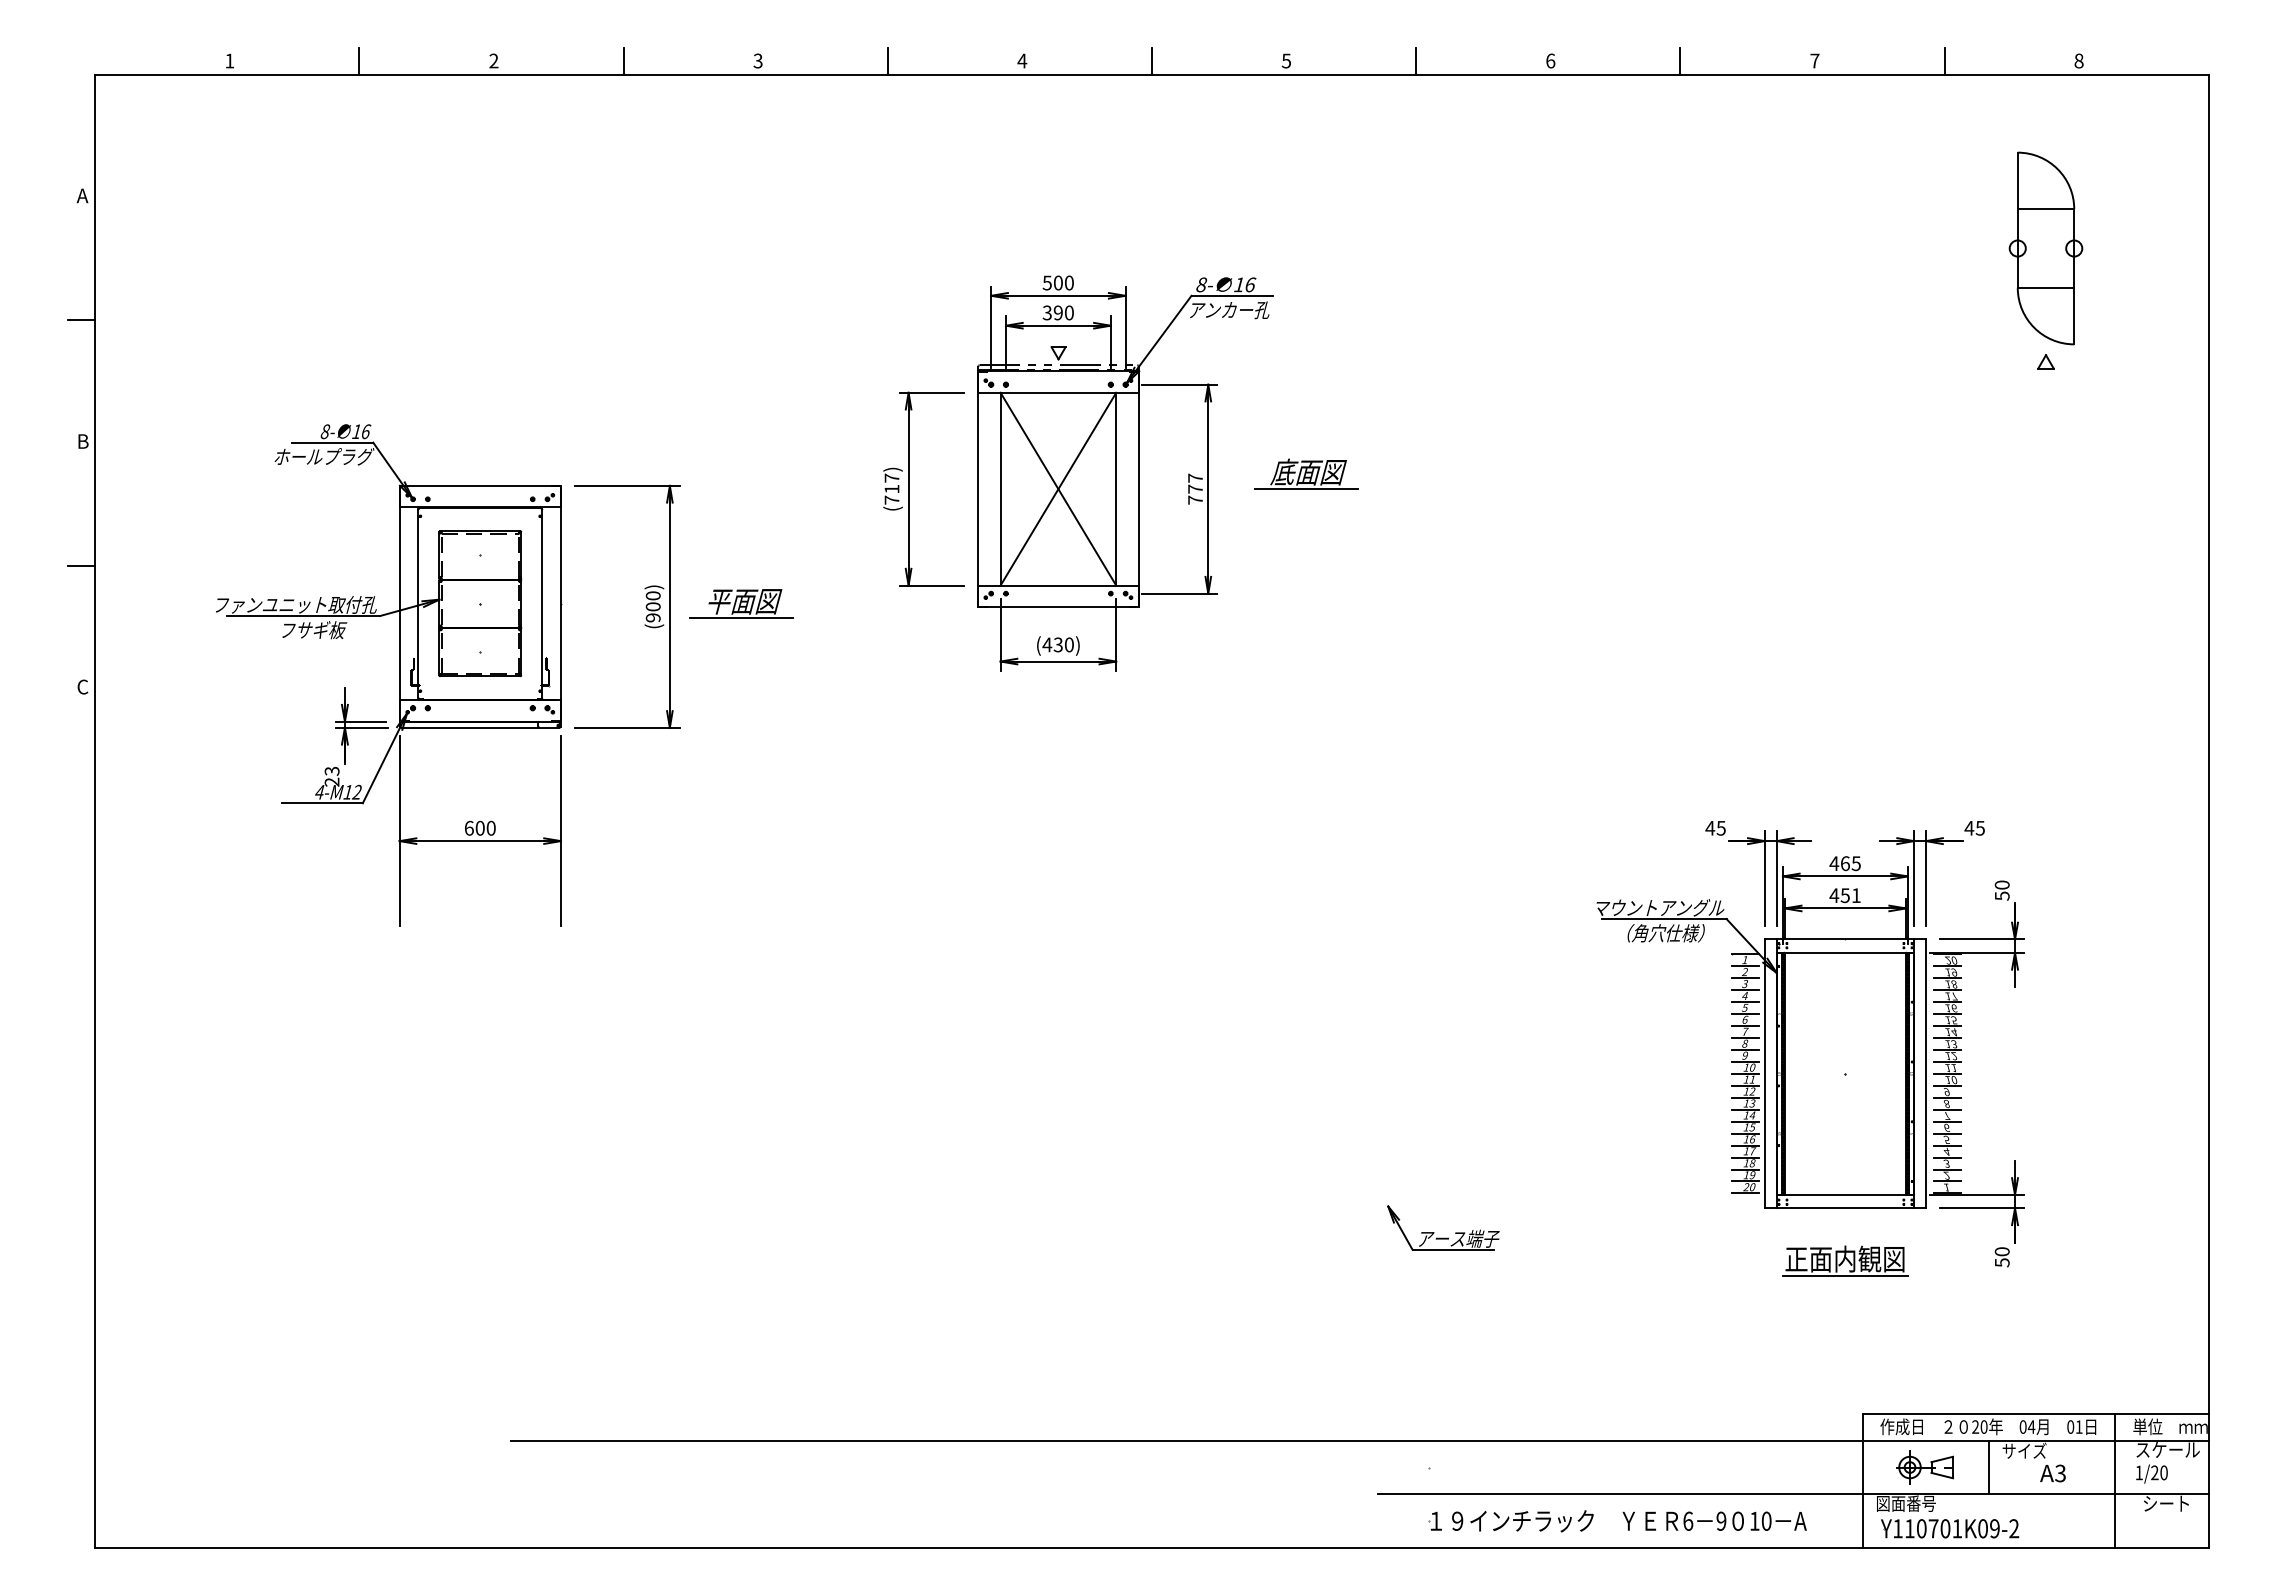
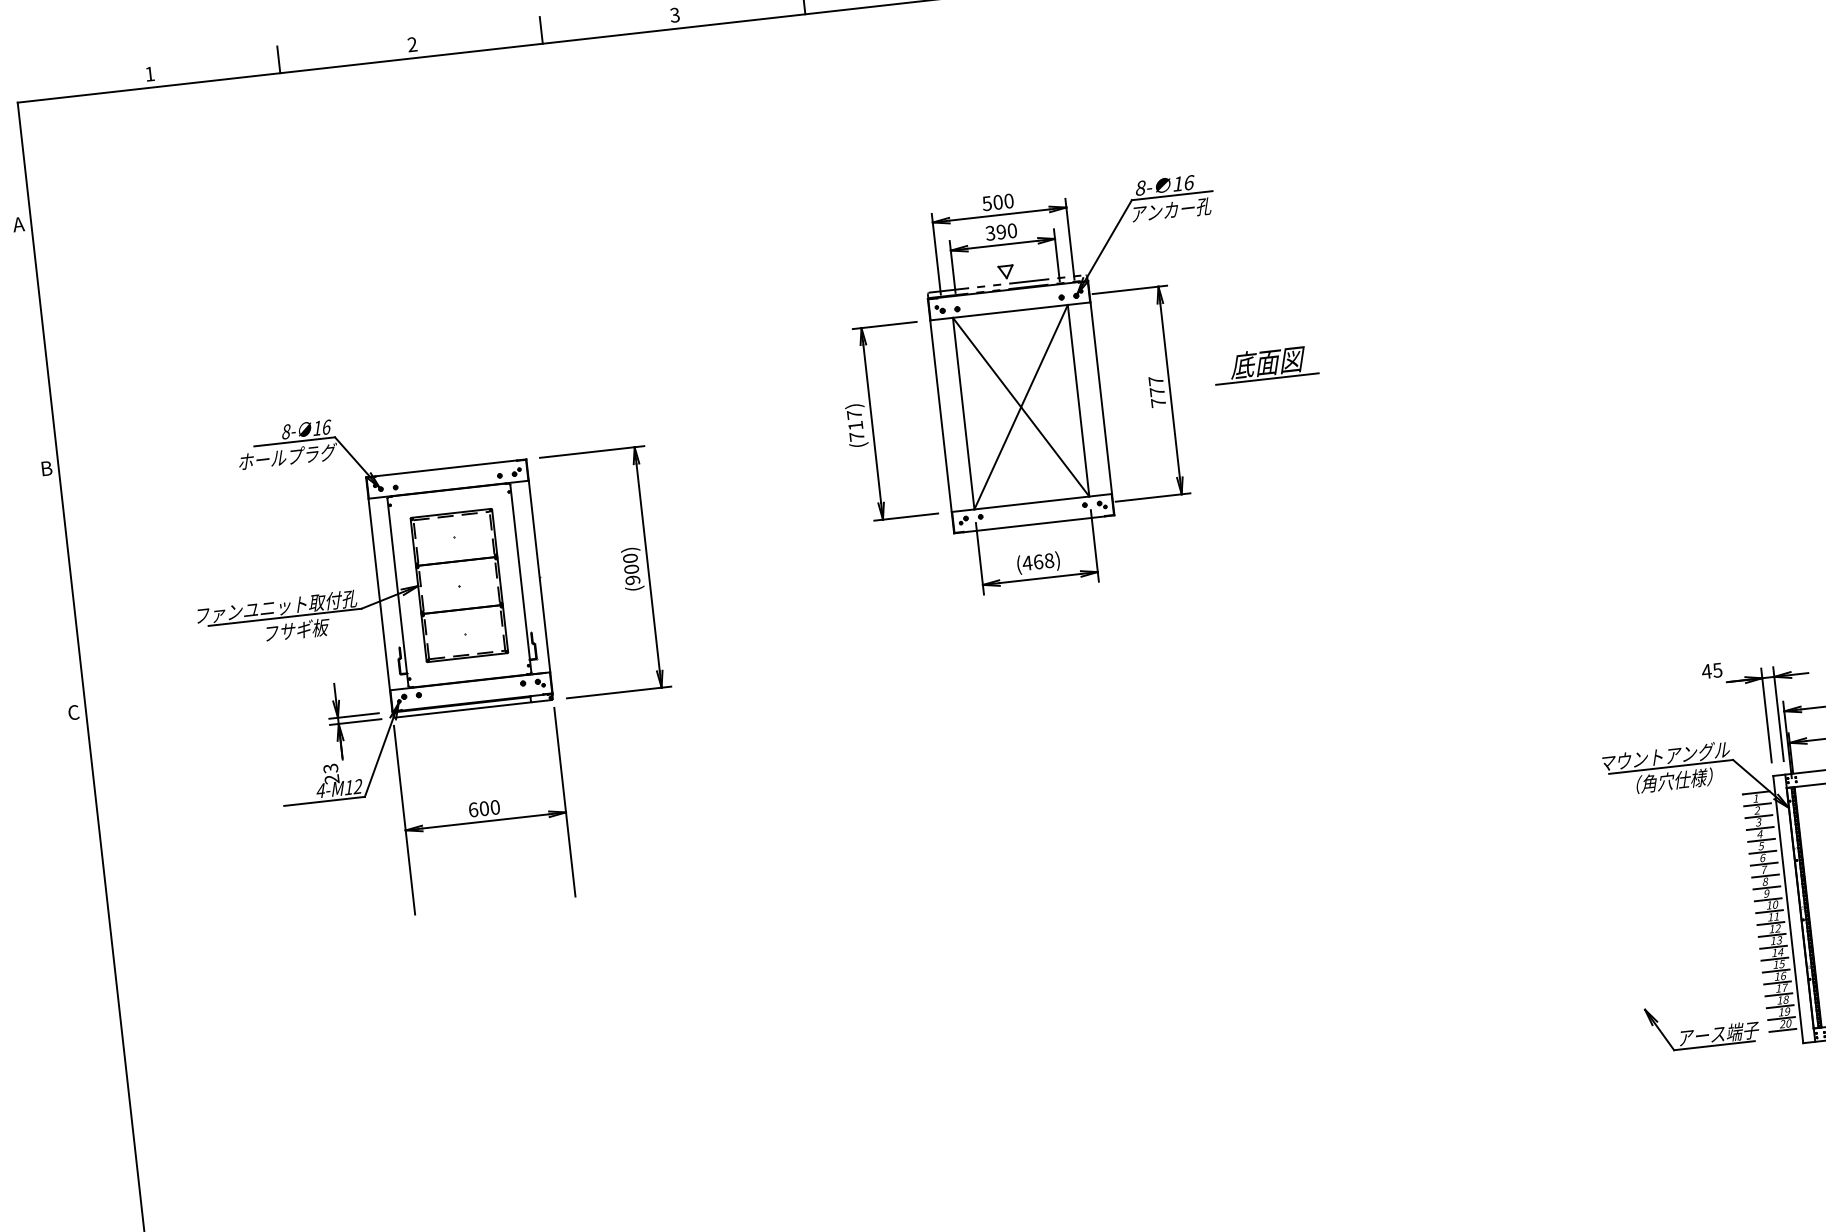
line: (81, 320) -> (31, 348), removed
line: (81, 565) -> (58, 591), removed
part: (741, 603) -> (718, 556), removed
text: (1063, 644) -> (1043, 560), (430) -> (468)
part: (1443, 1237) -> (1703, 1034), moved

